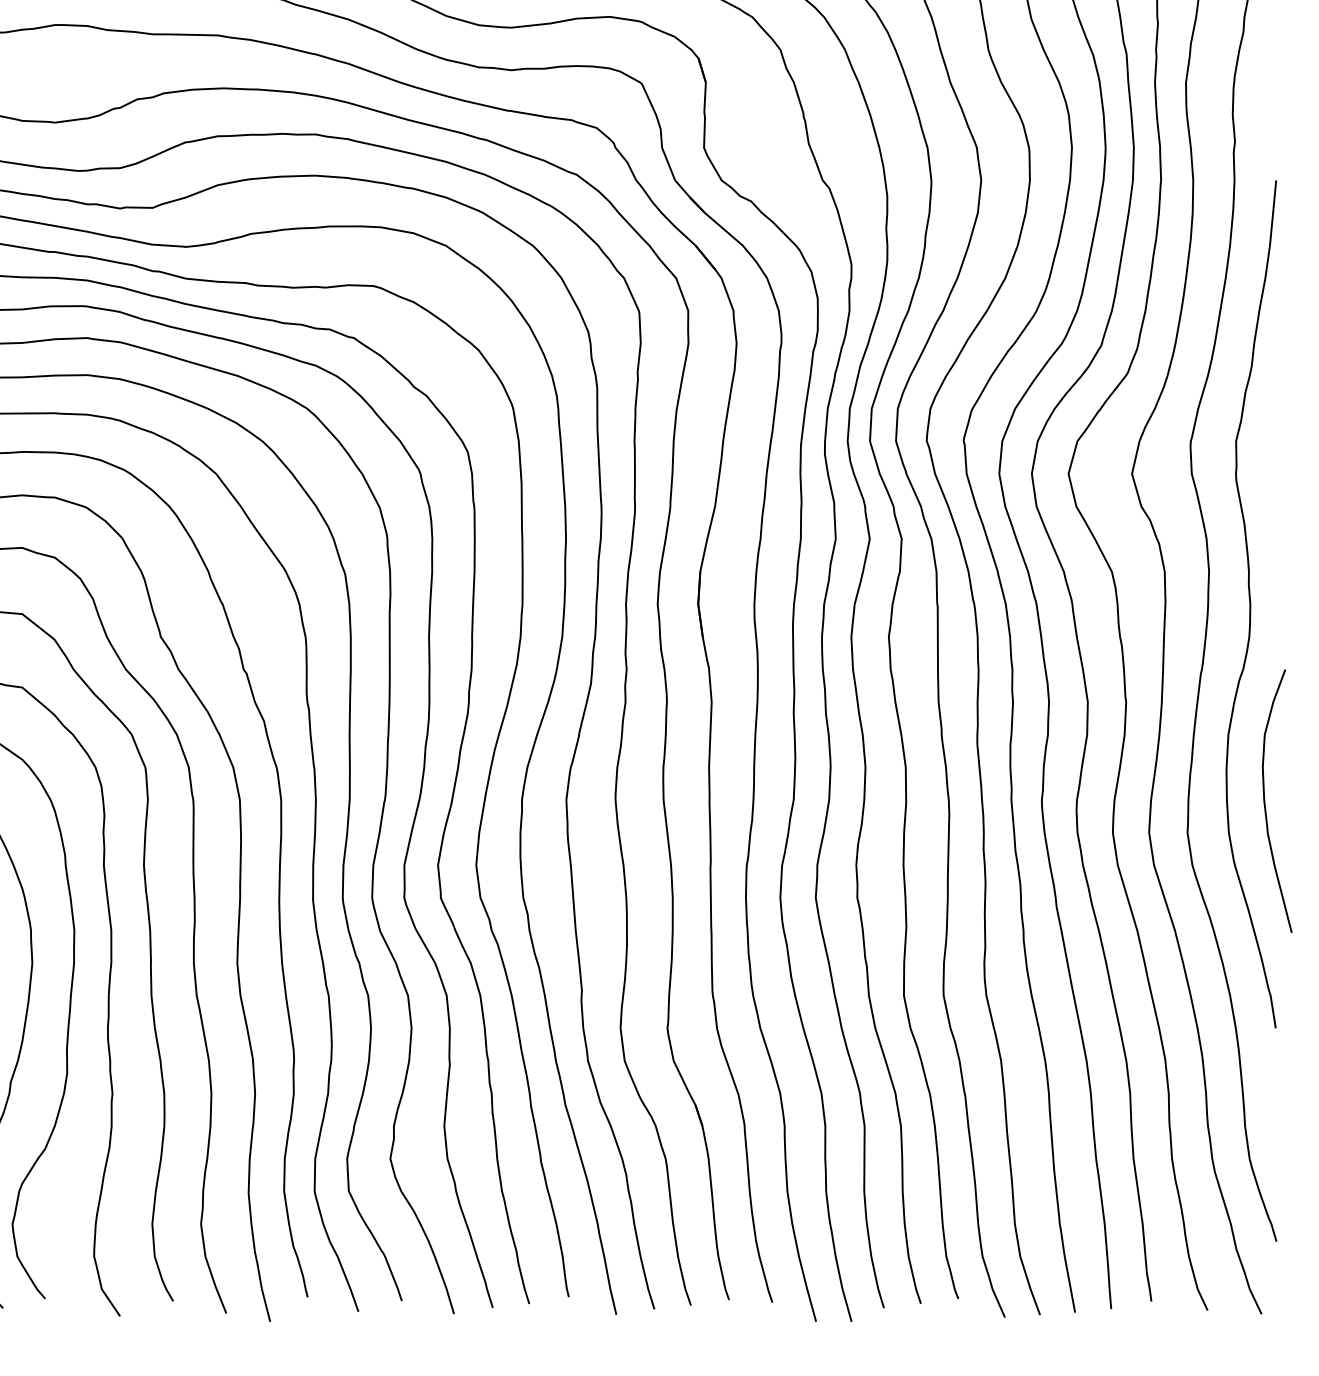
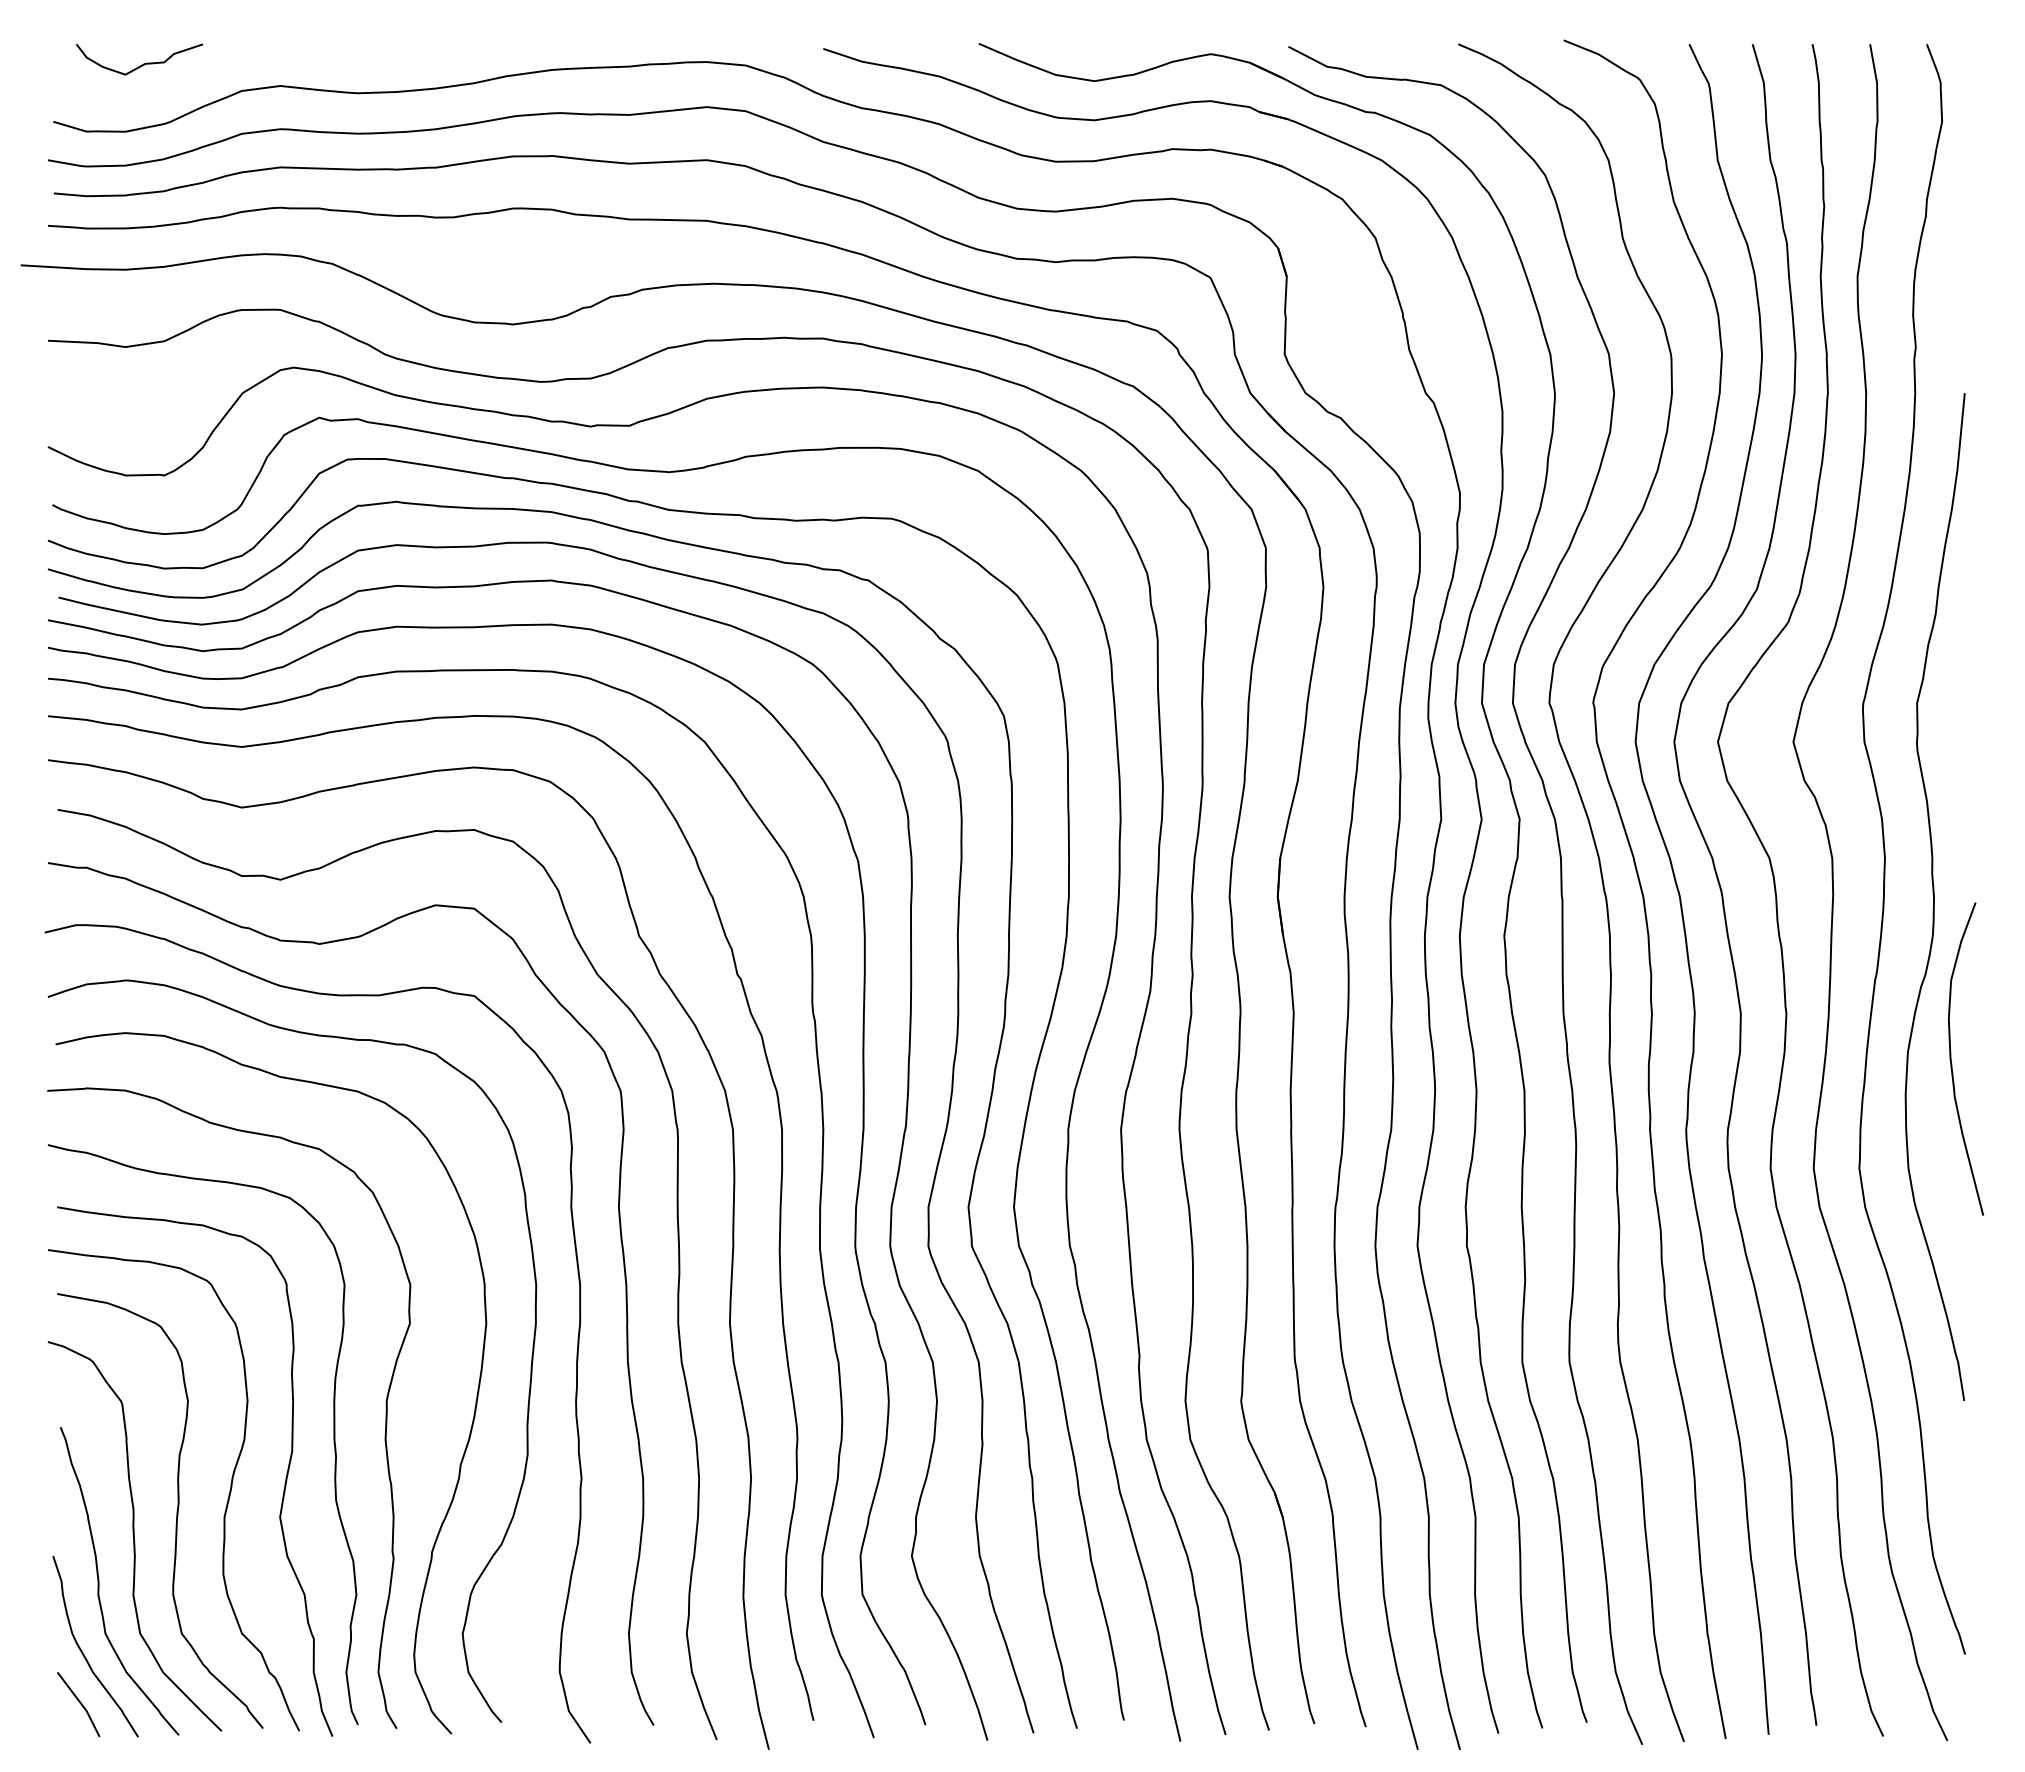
curve: (1265, 804) -> (1952, 1063), moved

